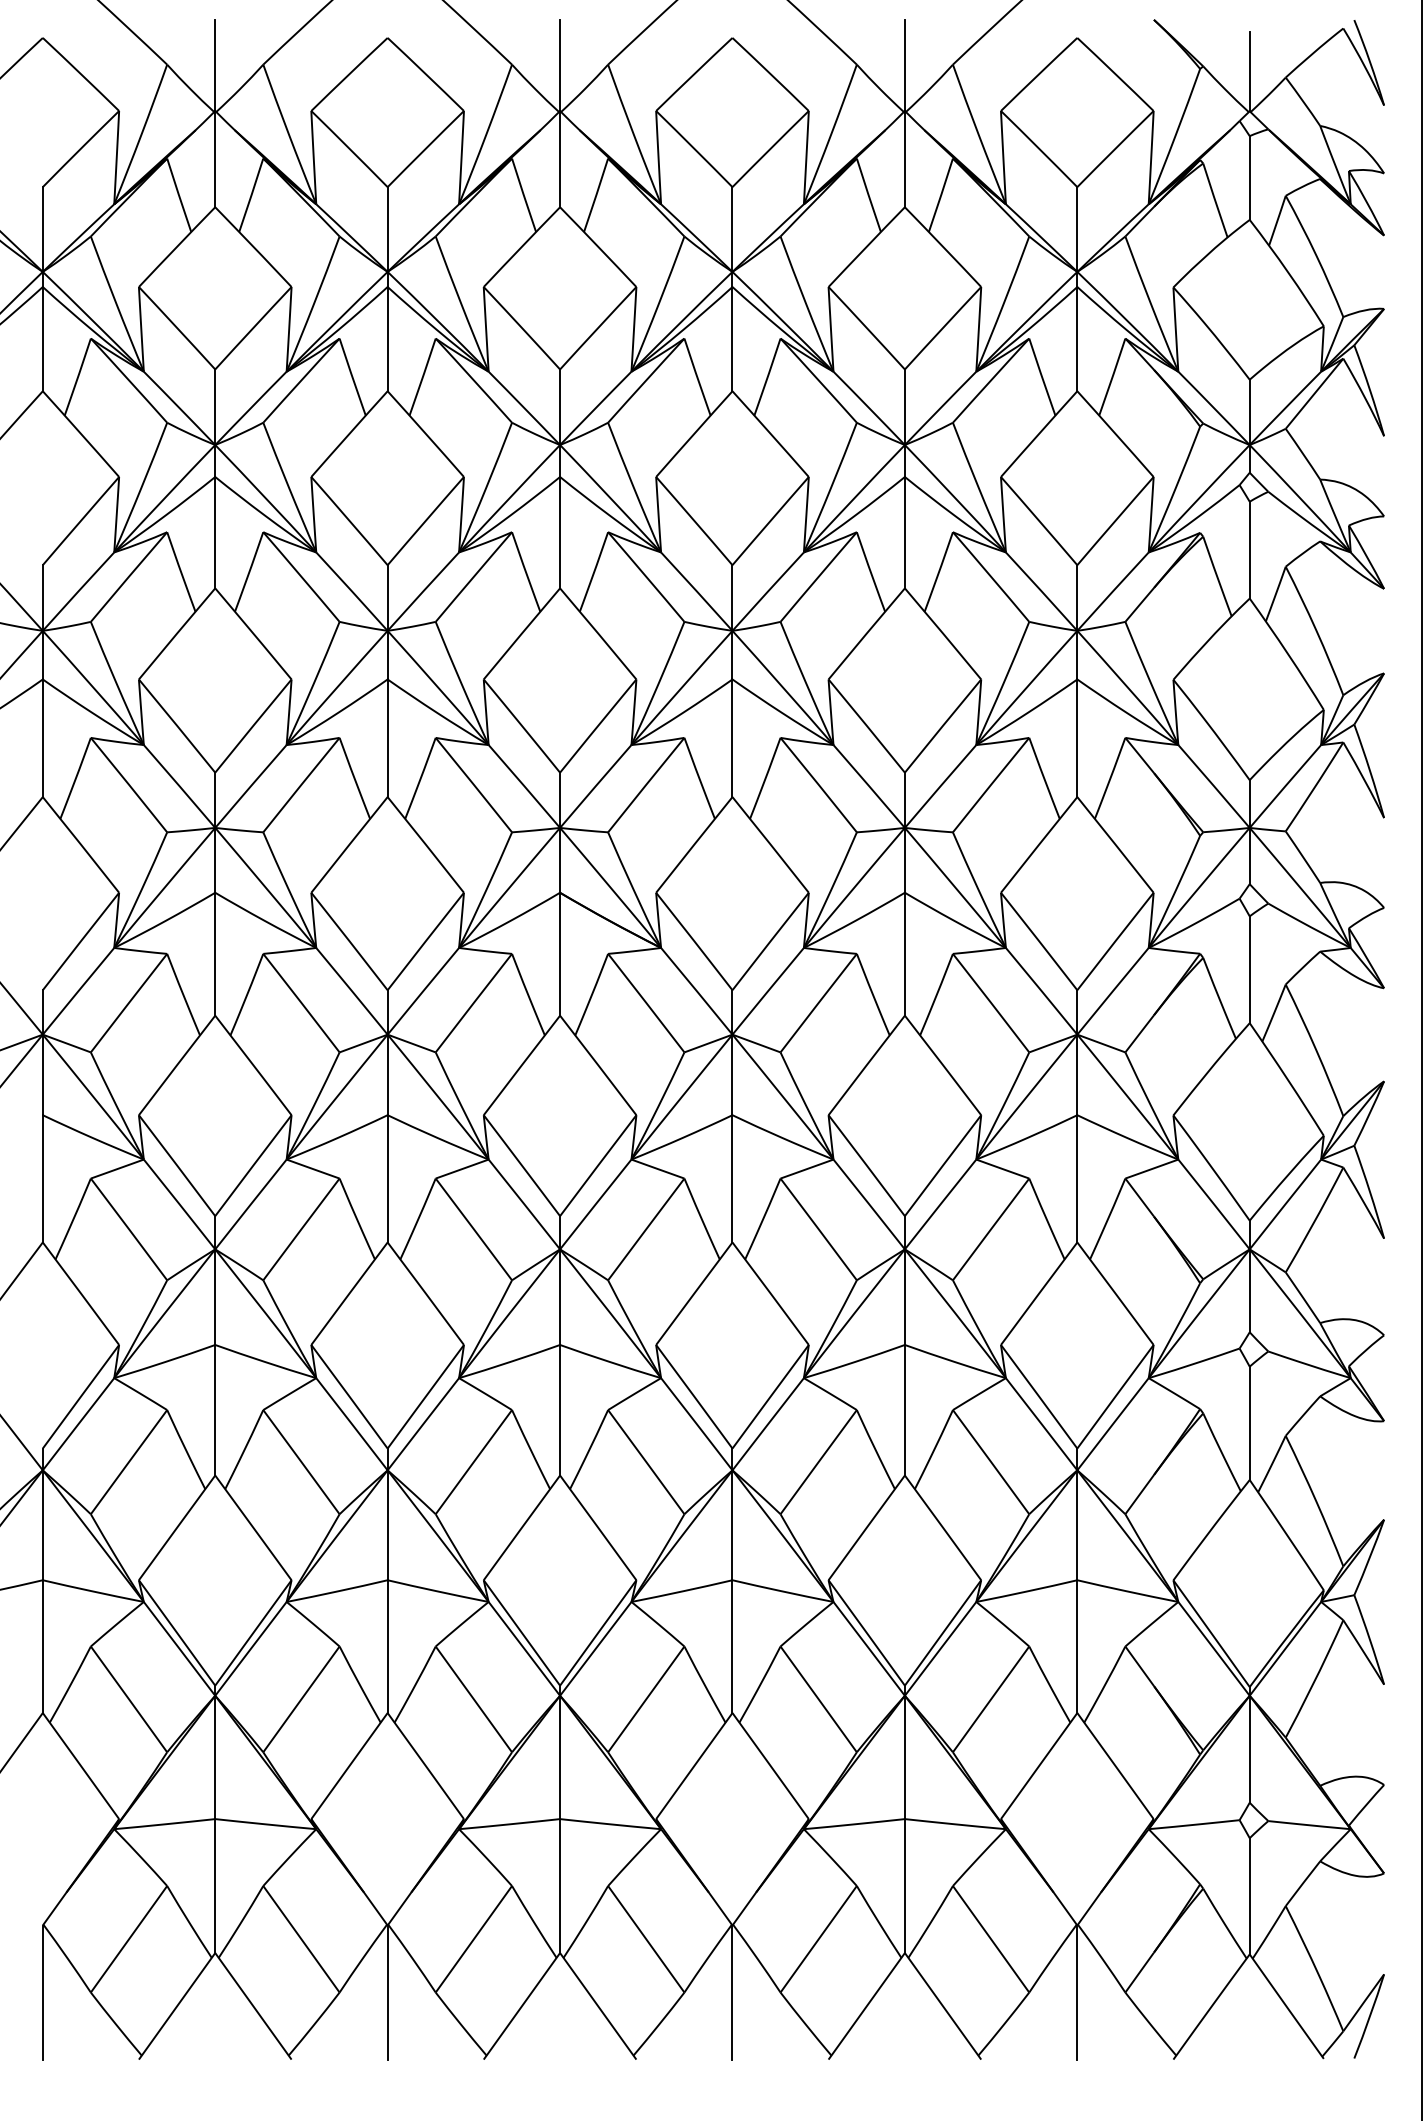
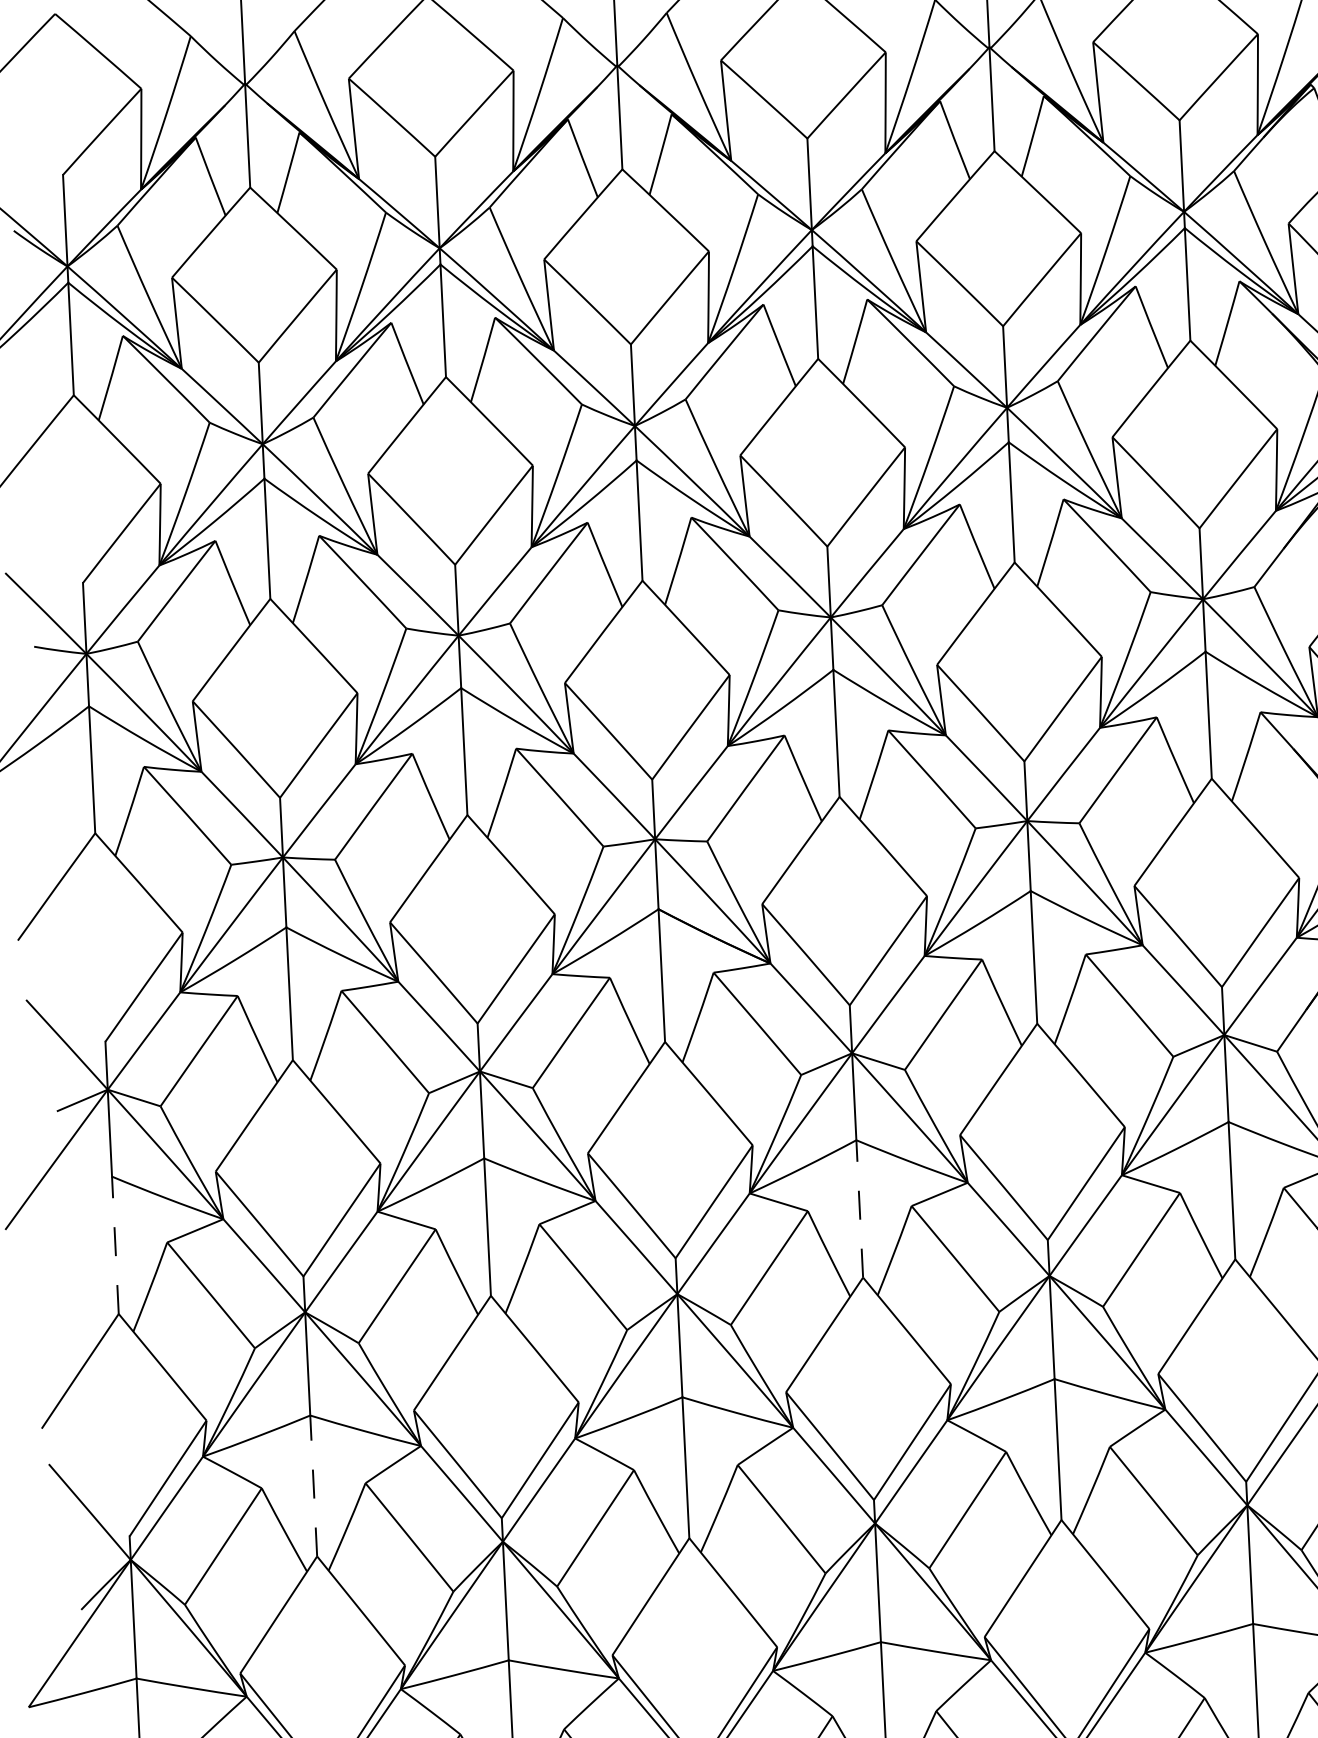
line: (42, 1178) -> (115, 1244), solid -> dashed
line: (732, 1178) -> (859, 1208), solid -> dashed
line: (215, 1409) -> (313, 1485), solid -> dashed

